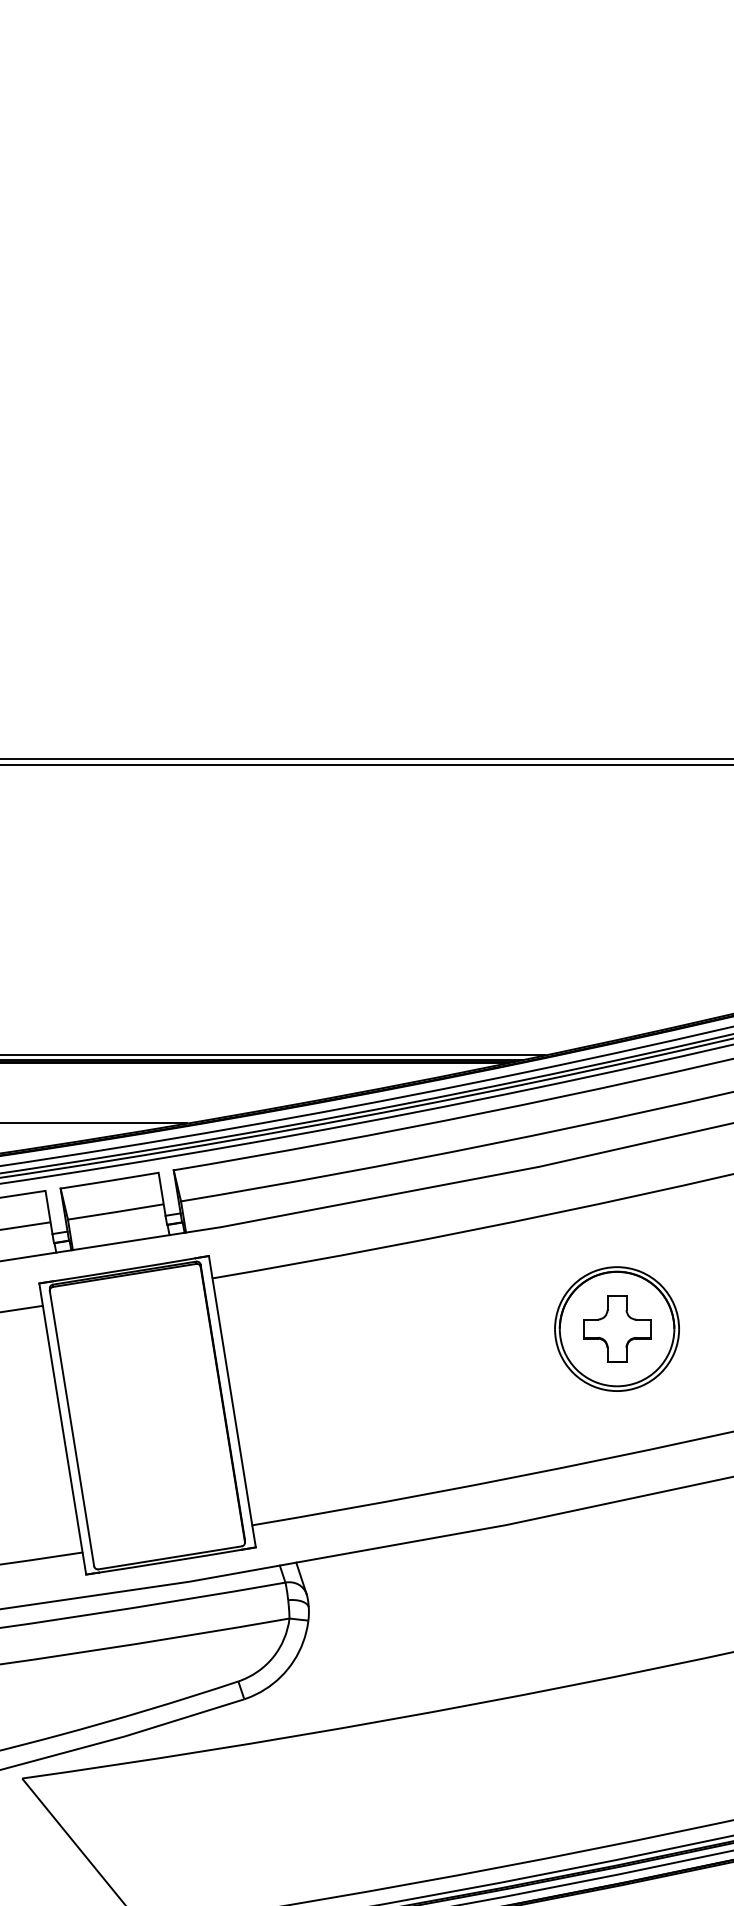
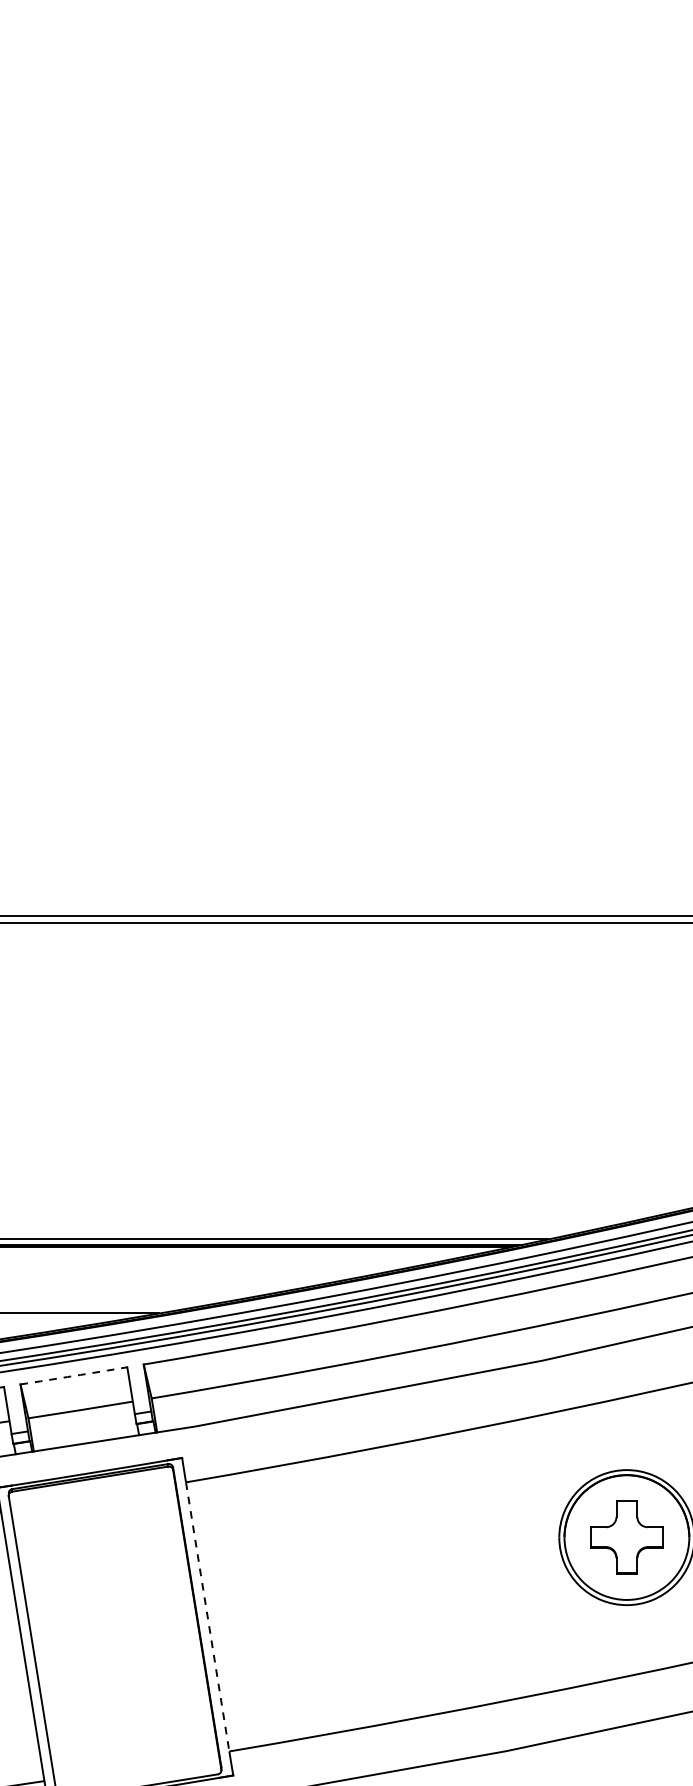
arc: (109, 1180) -> (73, 1375), solid -> dashed
line: (232, 1402) -> (207, 1617), solid -> dashed

